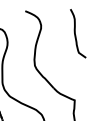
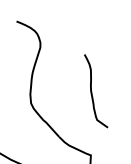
curve: (76, 35) -> (93, 94), moved

